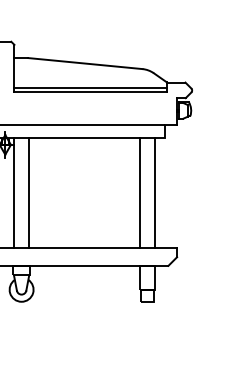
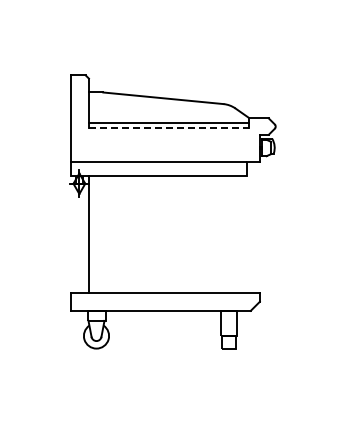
line: (90, 92) -> (168, 128), solid -> dashed
line: (29, 193) -> (104, 234), removed
line: (139, 193) -> (220, 234), removed
line: (154, 193) -> (236, 234), removed

